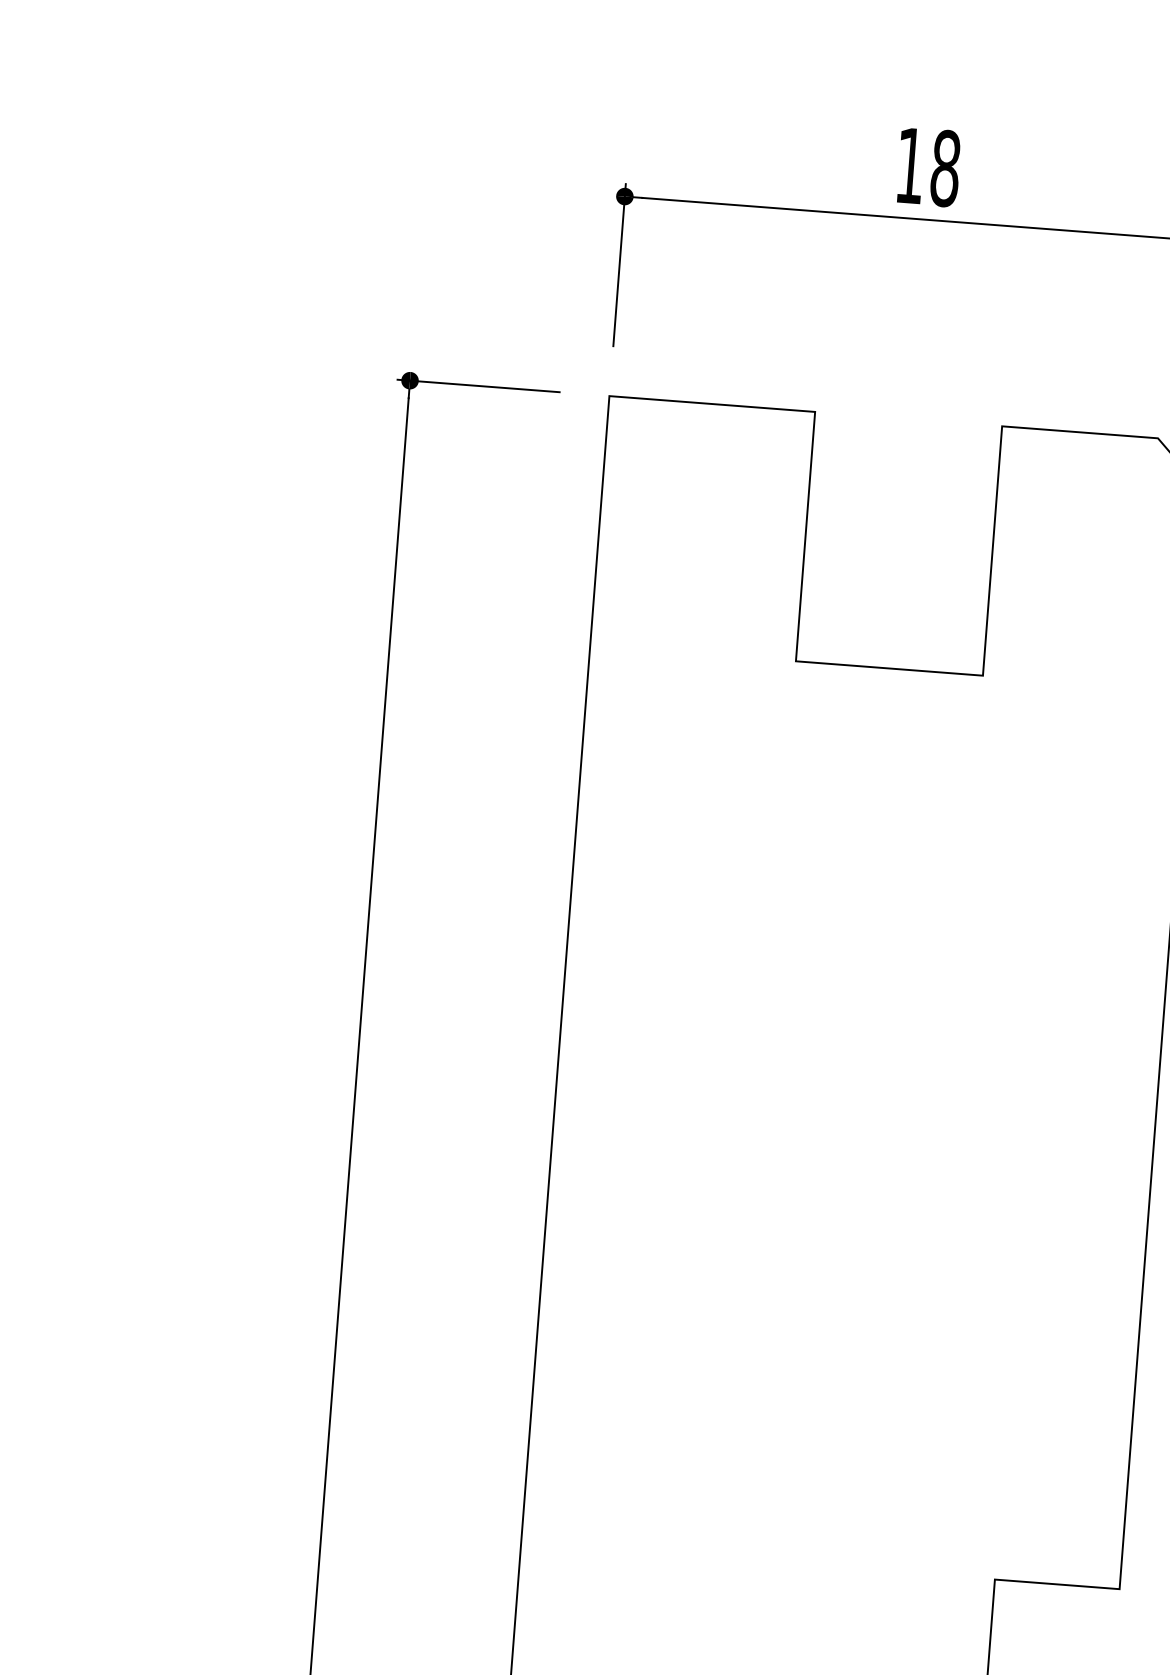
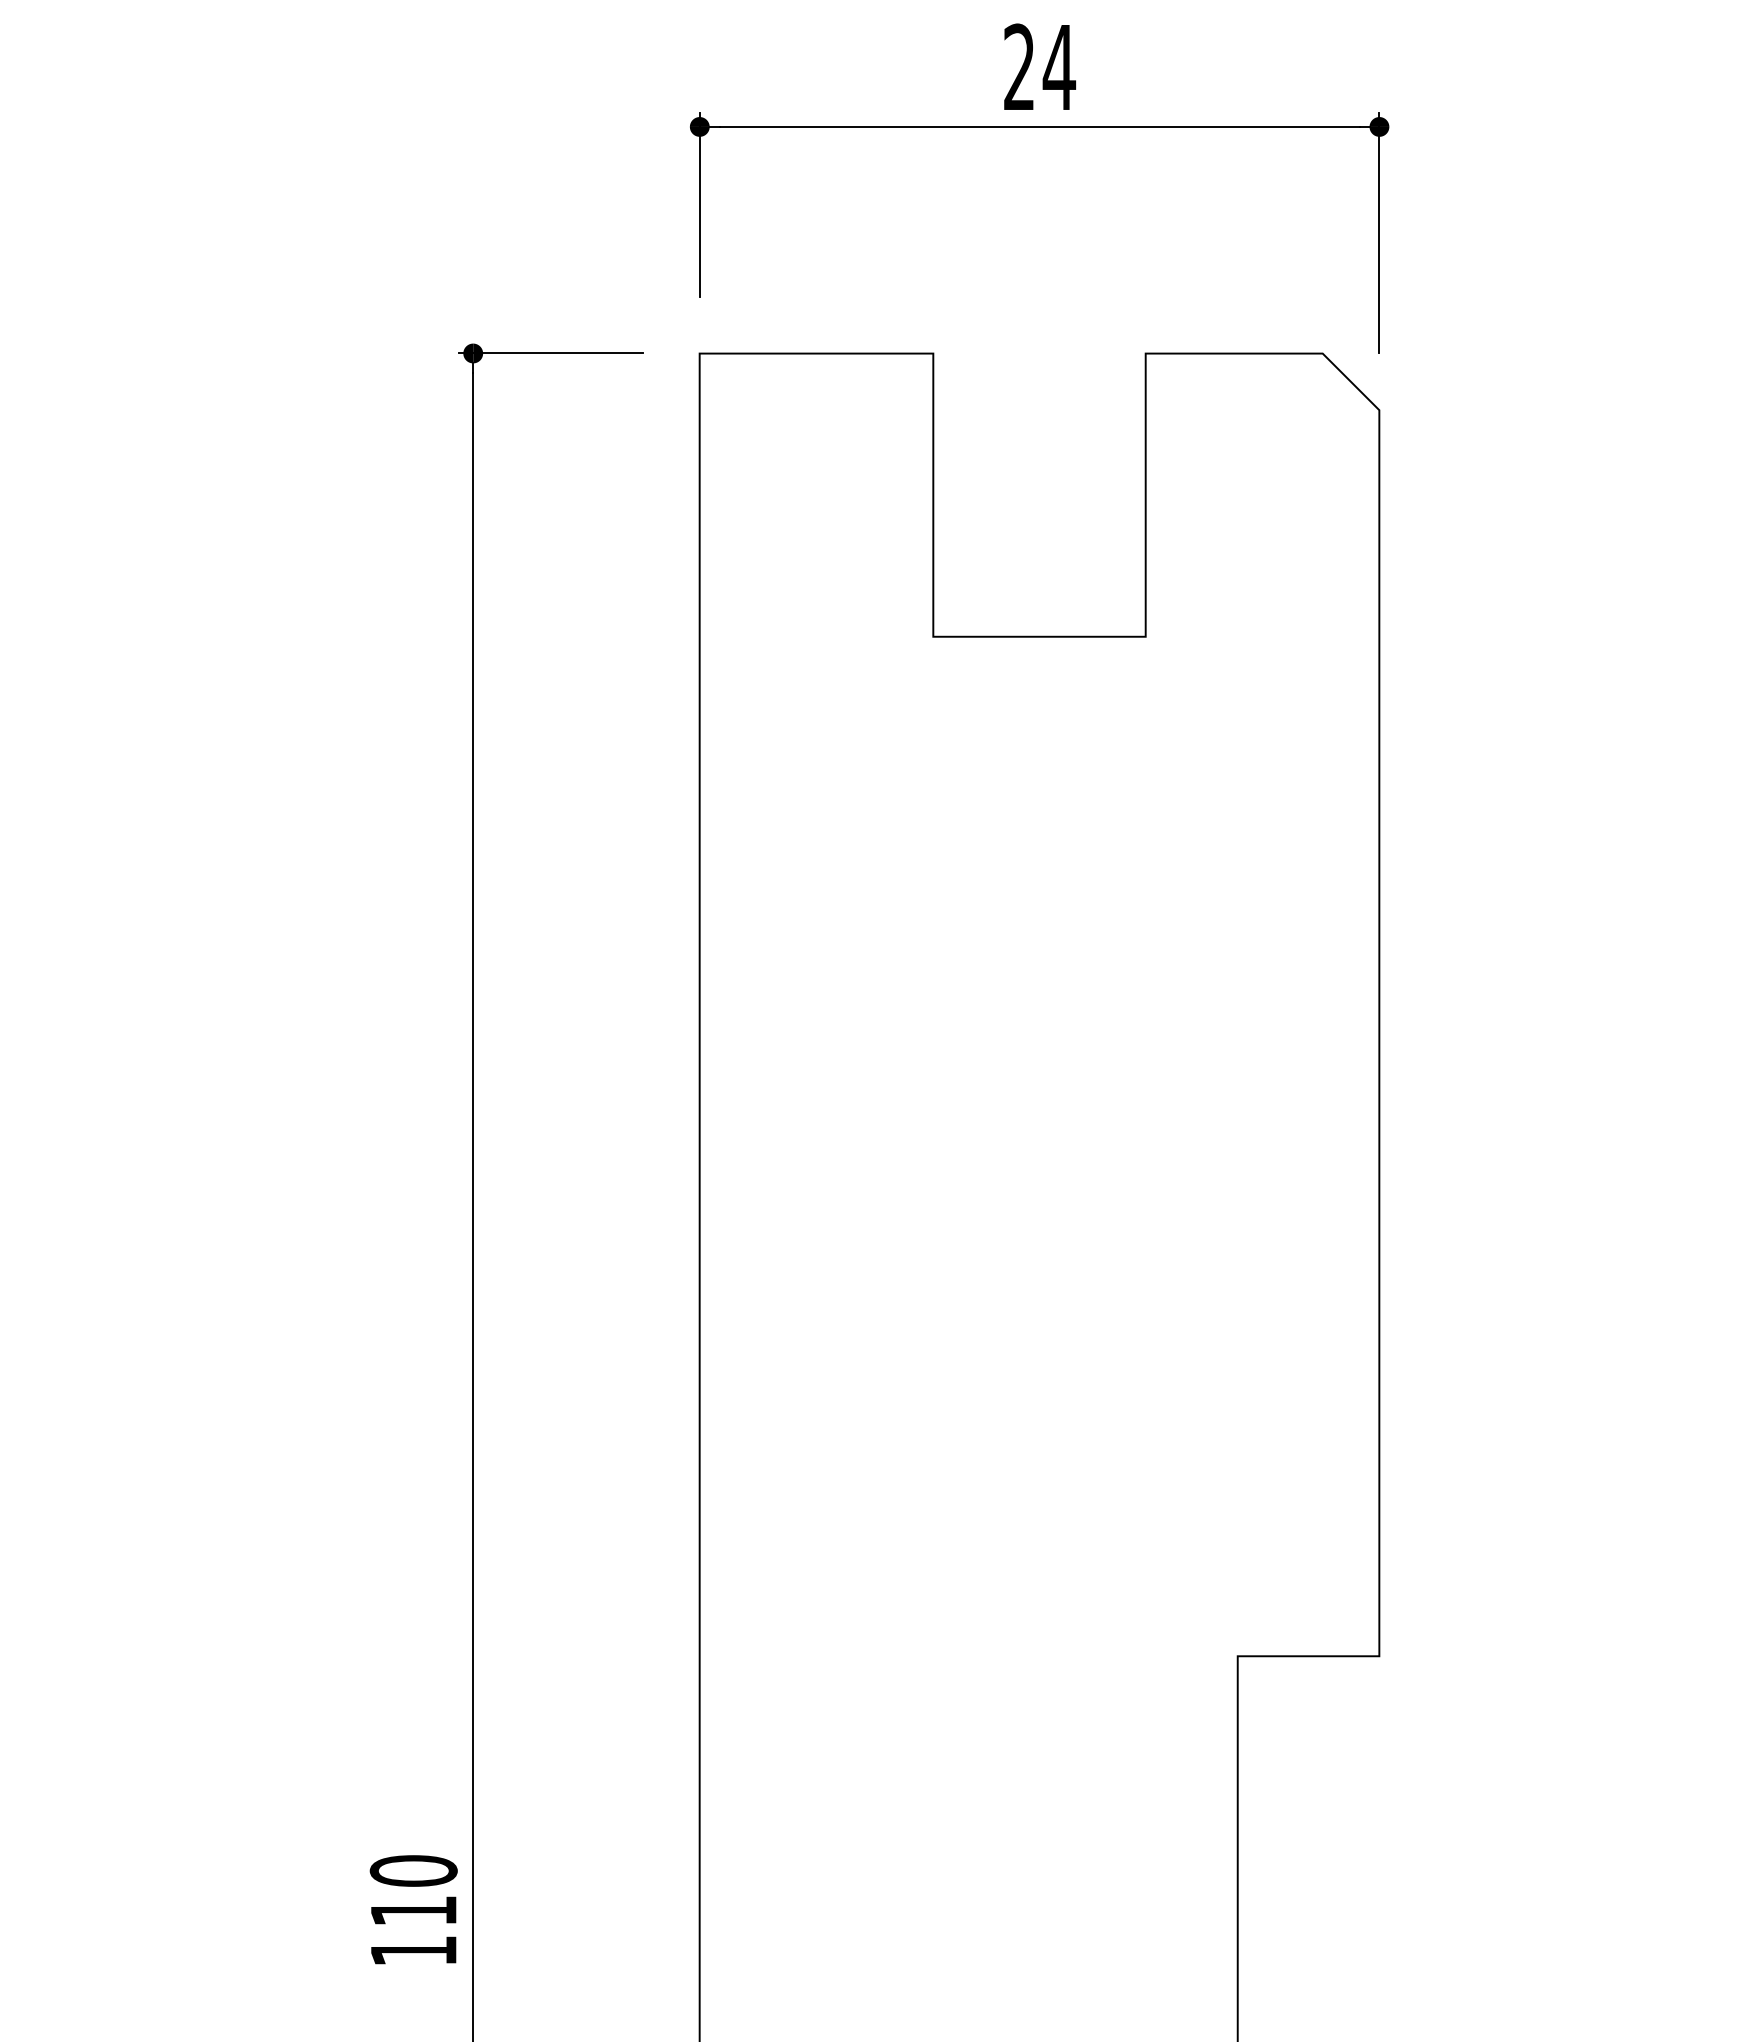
text: (928, 167) -> (1040, 67), 18 -> 24

